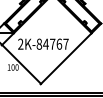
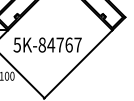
text: (20, 43) -> (16, 44), 2K-84767 -> 5K-84767

